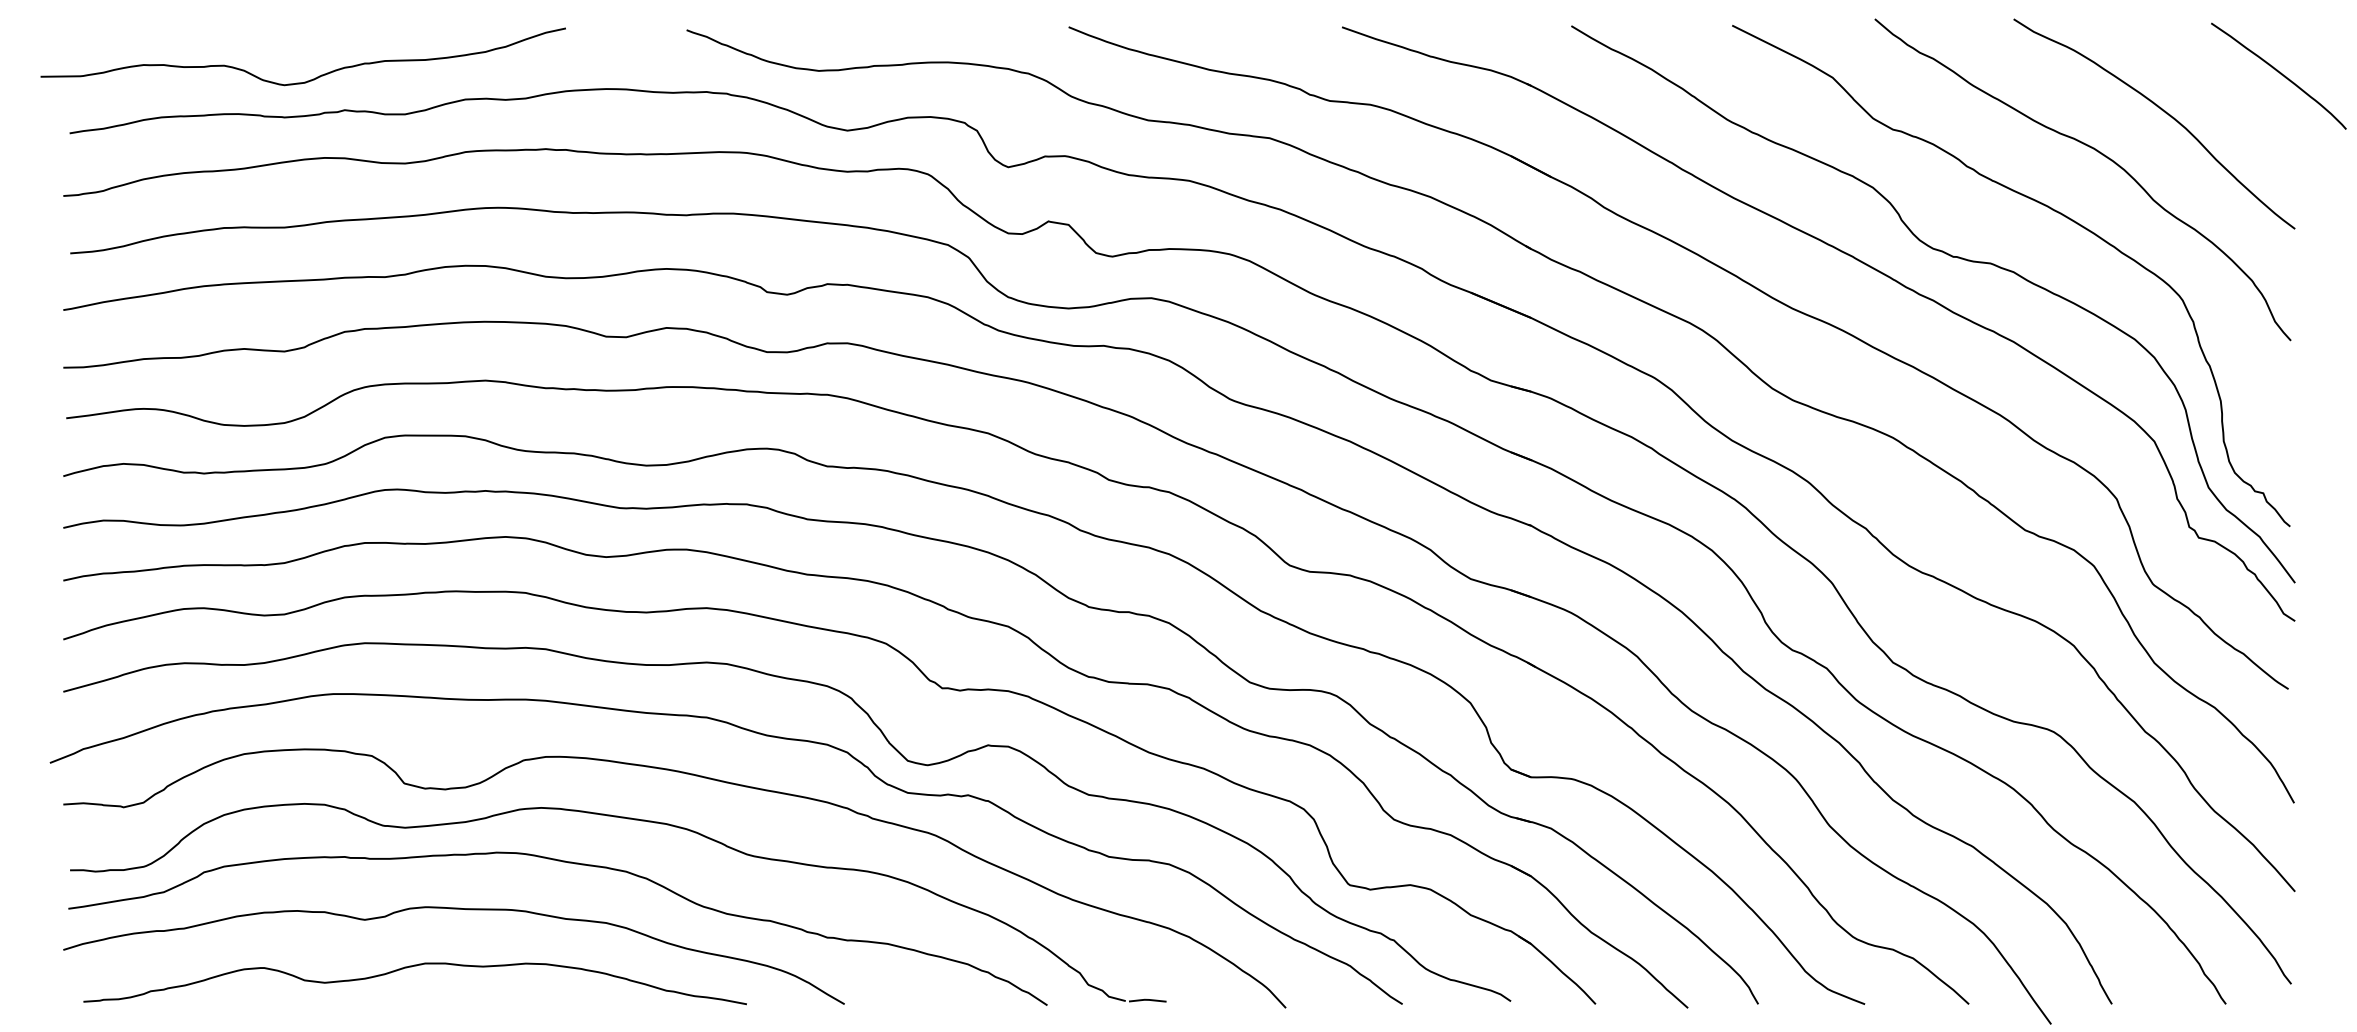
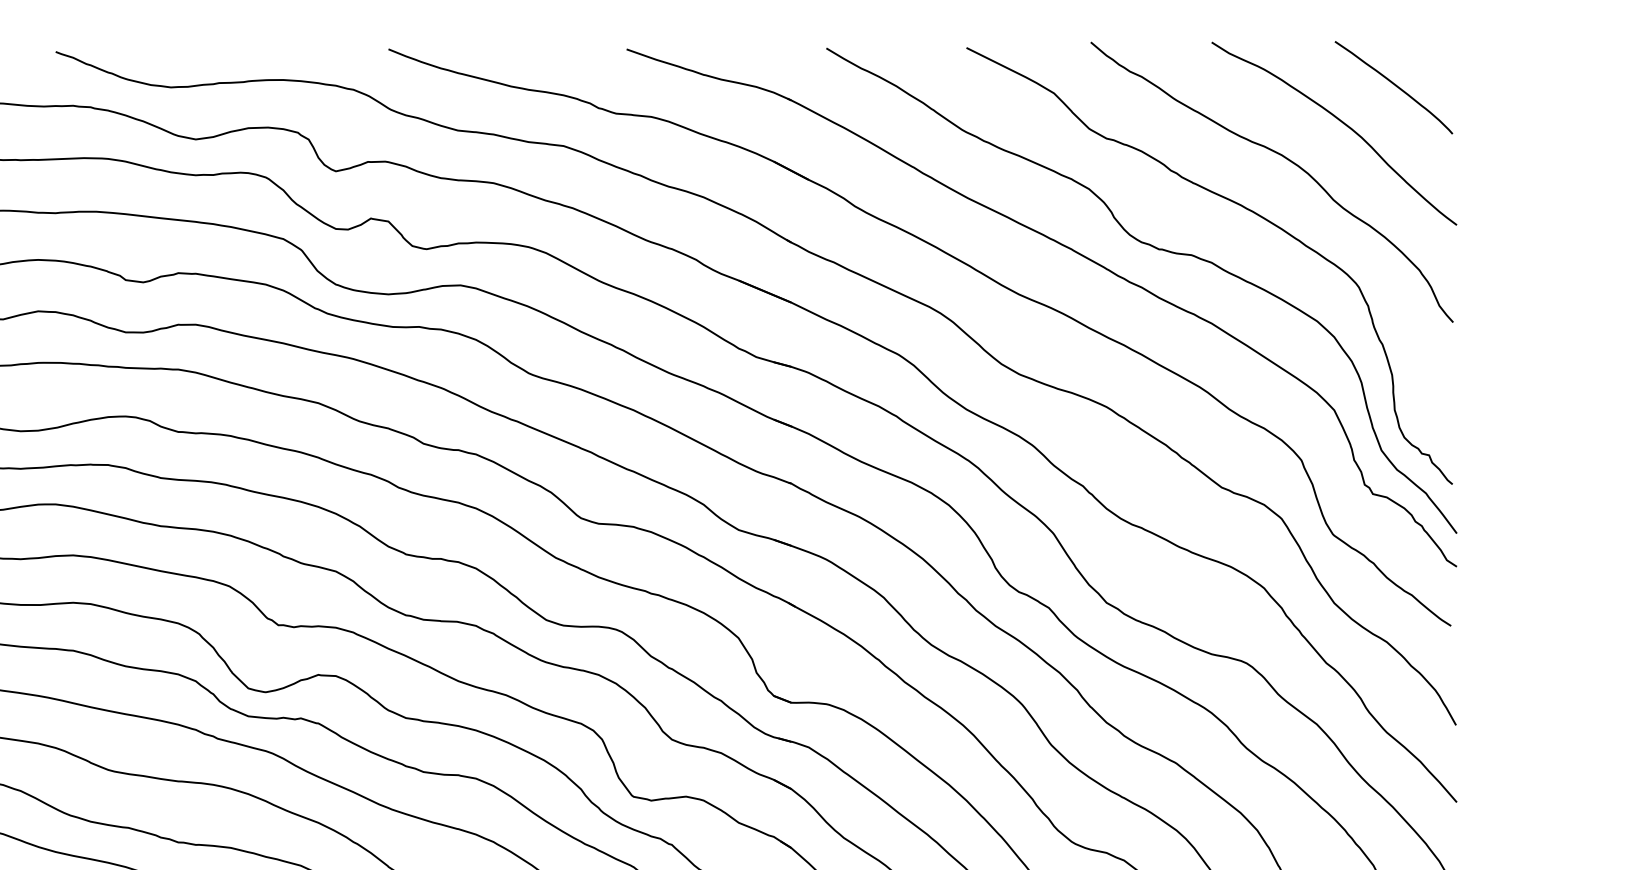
curve: (2279, 73) -> (1394, 85), moved

